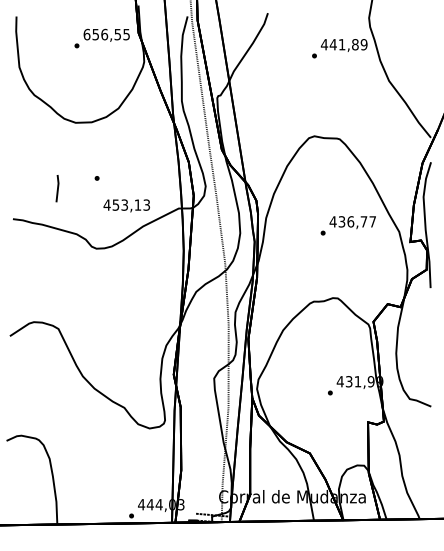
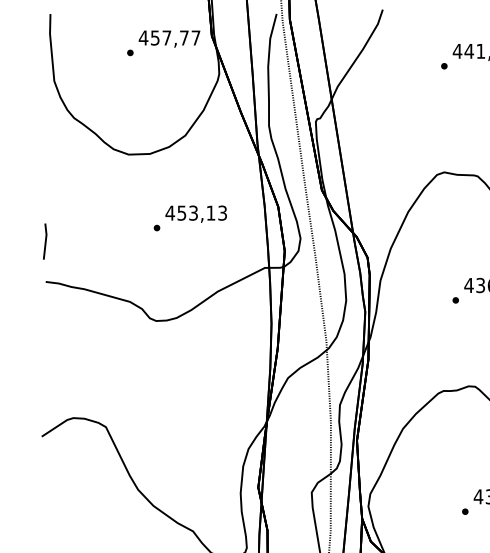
text: (106, 34) -> (169, 37), 656,55 -> 457,77
line: (57, 188) -> (45, 241), moved
text: (126, 205) -> (195, 213), moved

